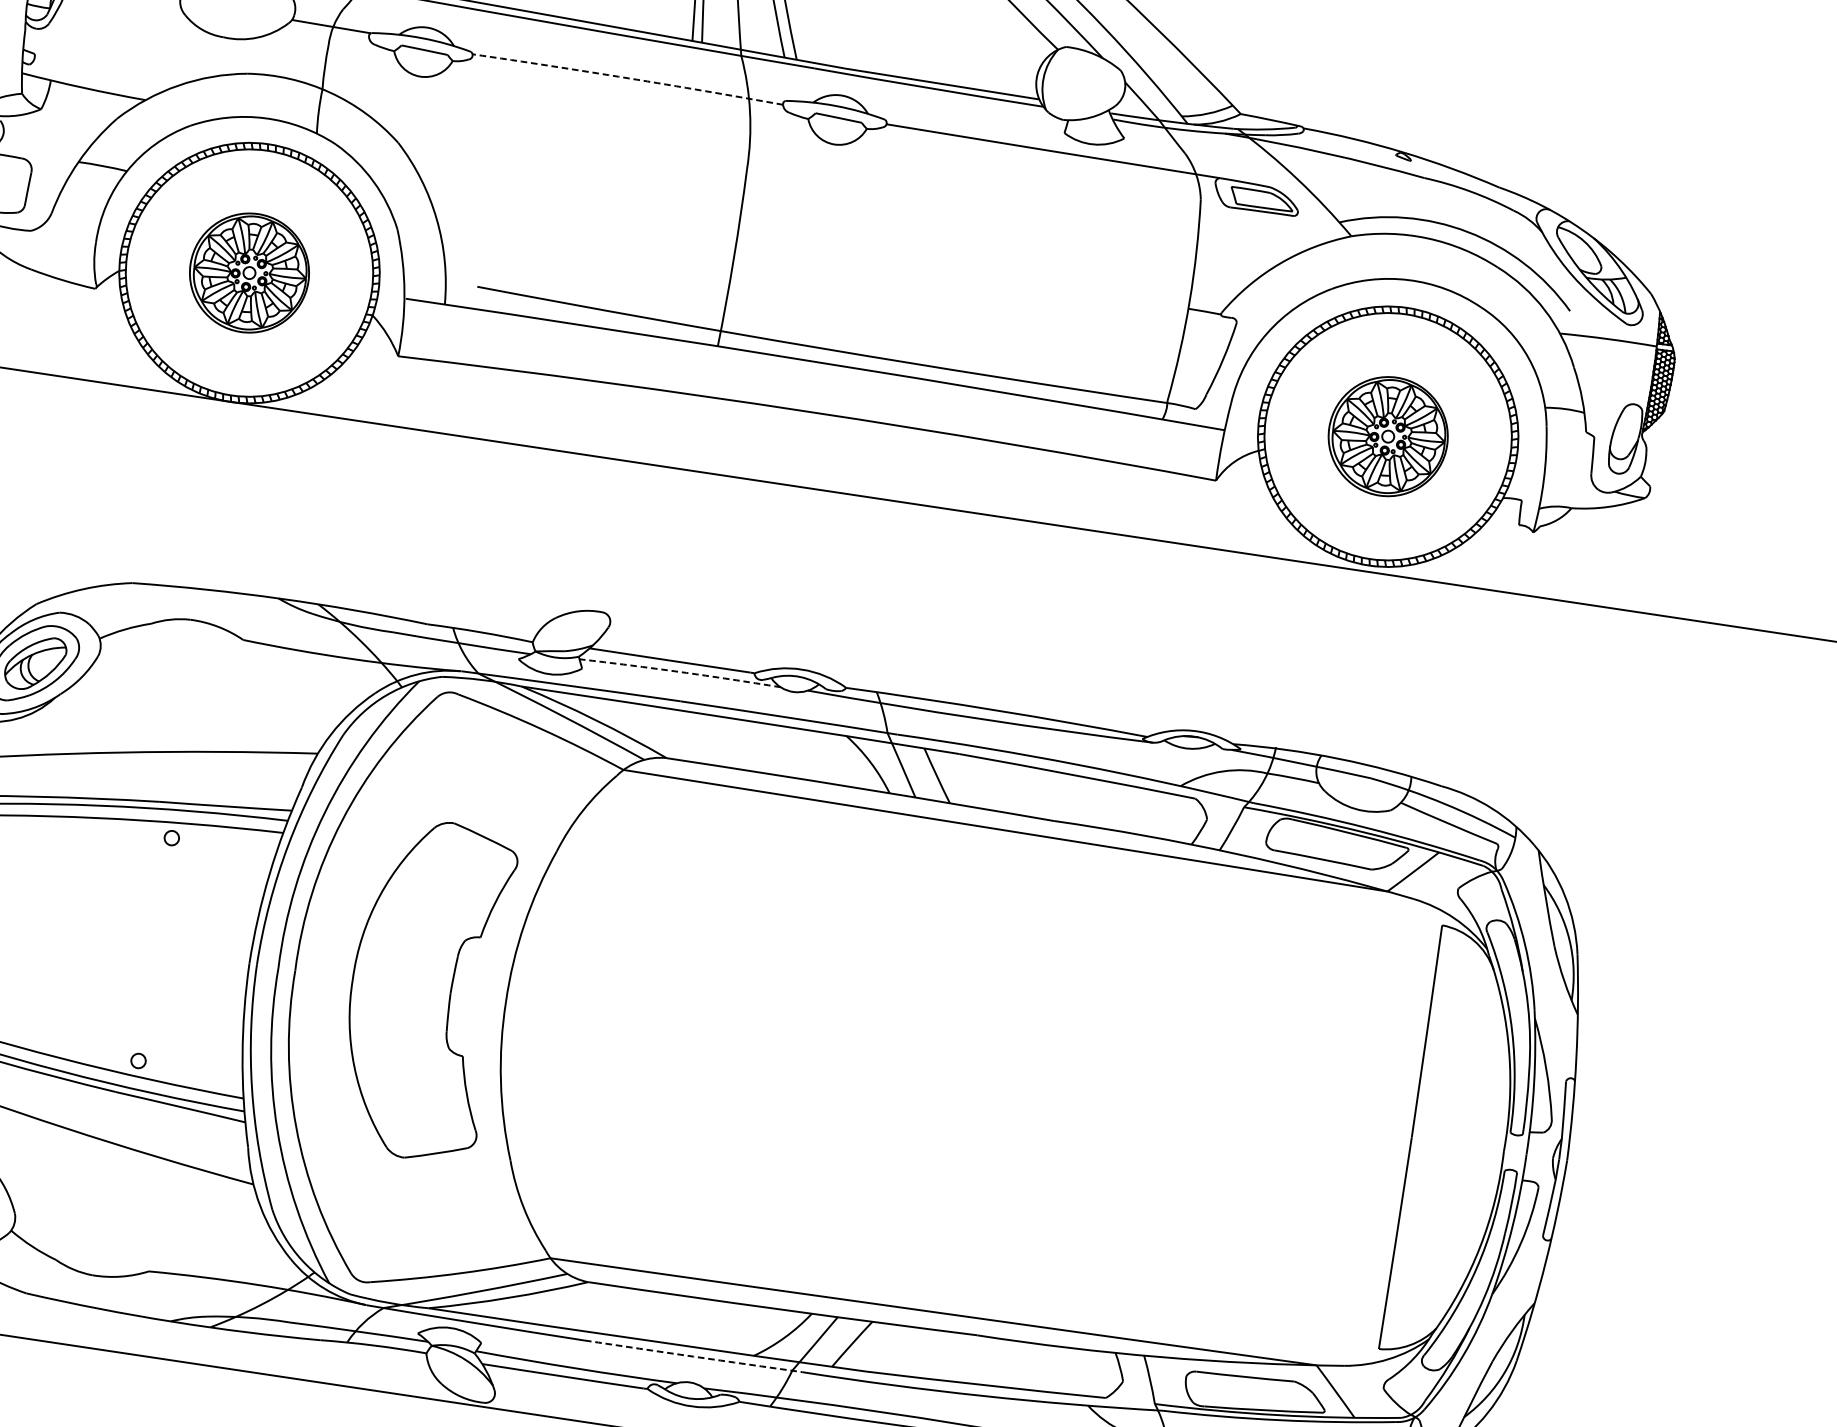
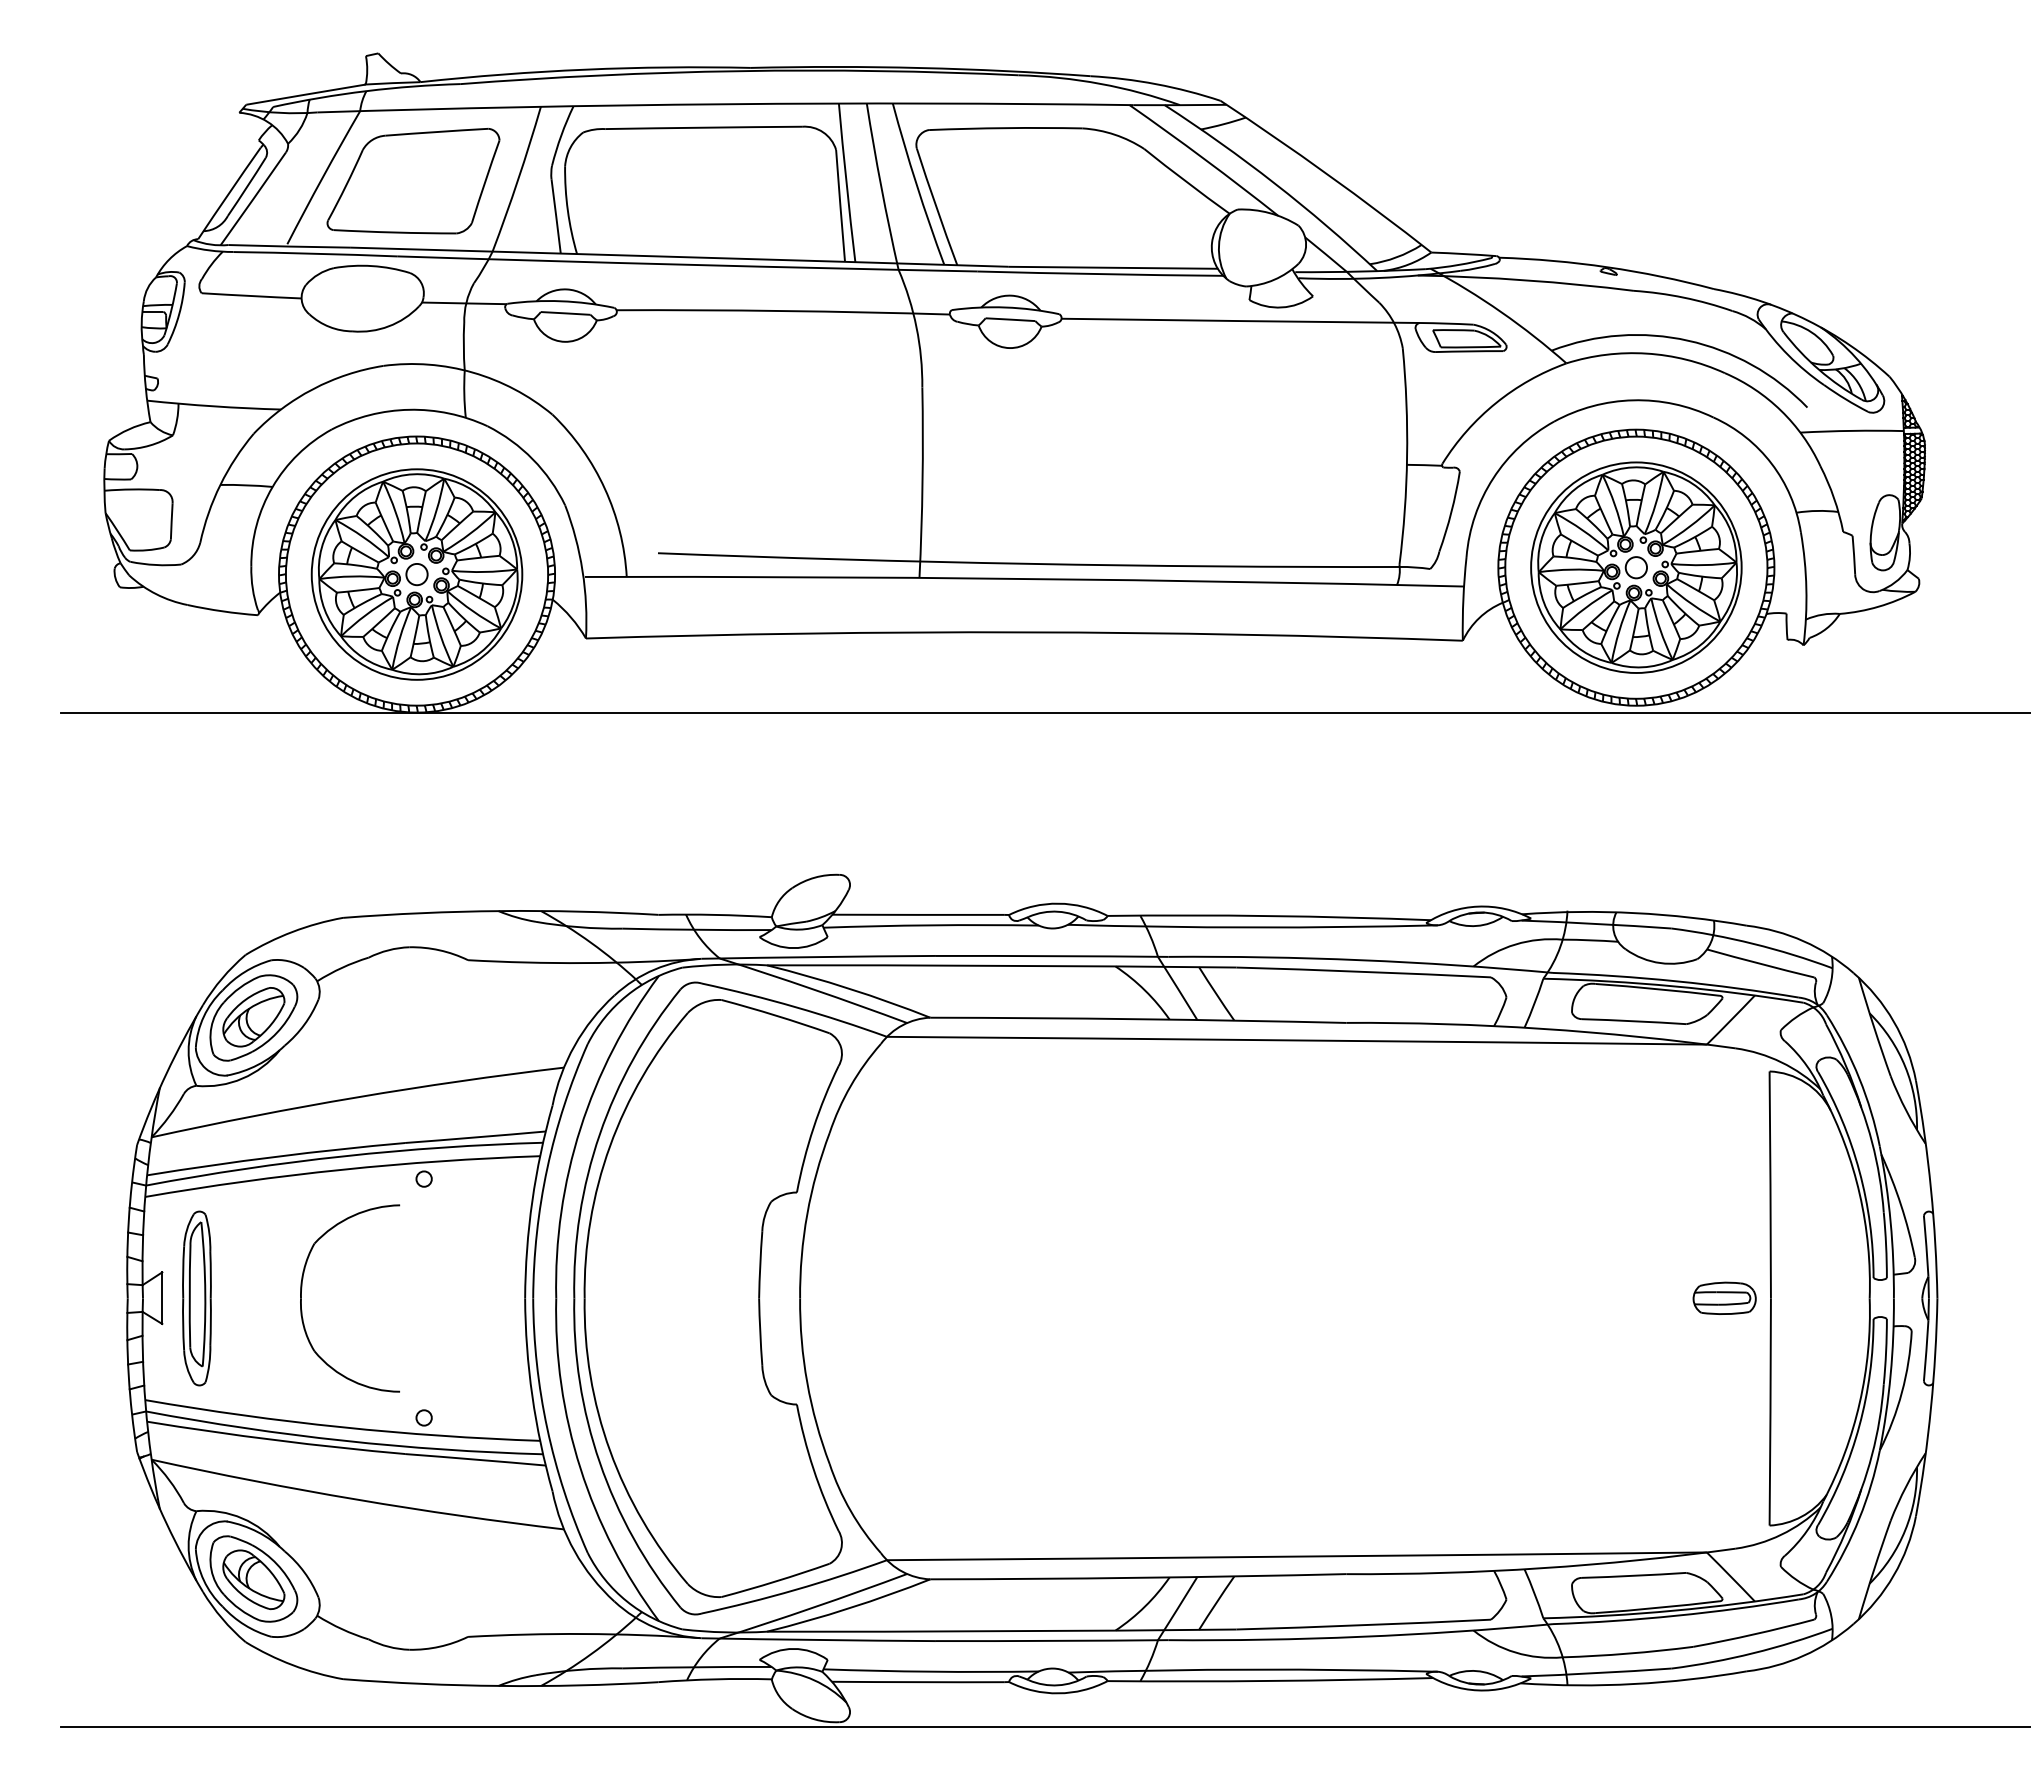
arc: (628, 78) -> (783, 311), dashed -> solid
part: (249, 272) -> (416, 574), size x1.67
part: (1388, 436) -> (1636, 567), size x1.67
arc: (680, 672) -> (931, 925), dashed -> solid
part: (40, 932) -> (301, 1298), added
part: (424, 989) -> (712, 1298), size x1.67
part: (1368, 1129) -> (1724, 1297), added
arc: (693, 1356) -> (1052, 1640), dashed -> solid

